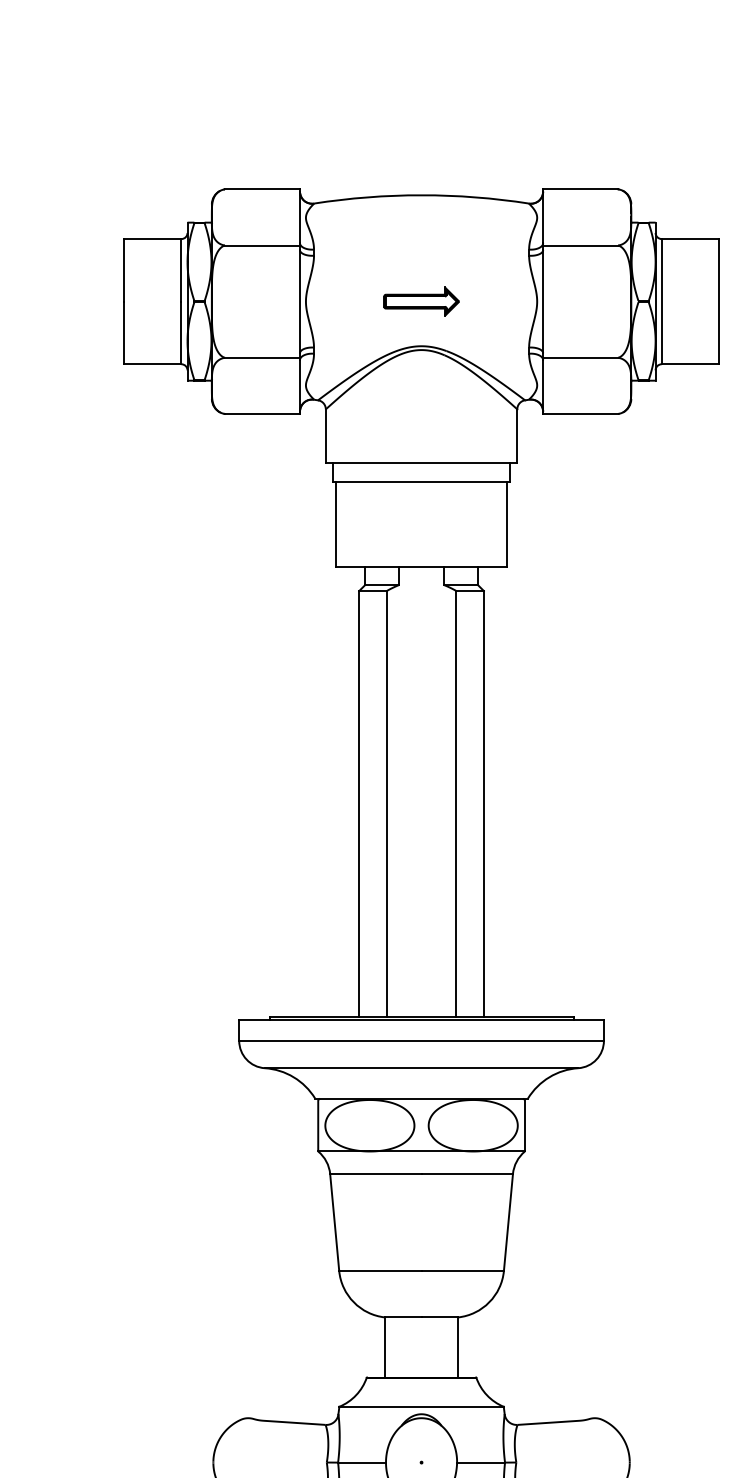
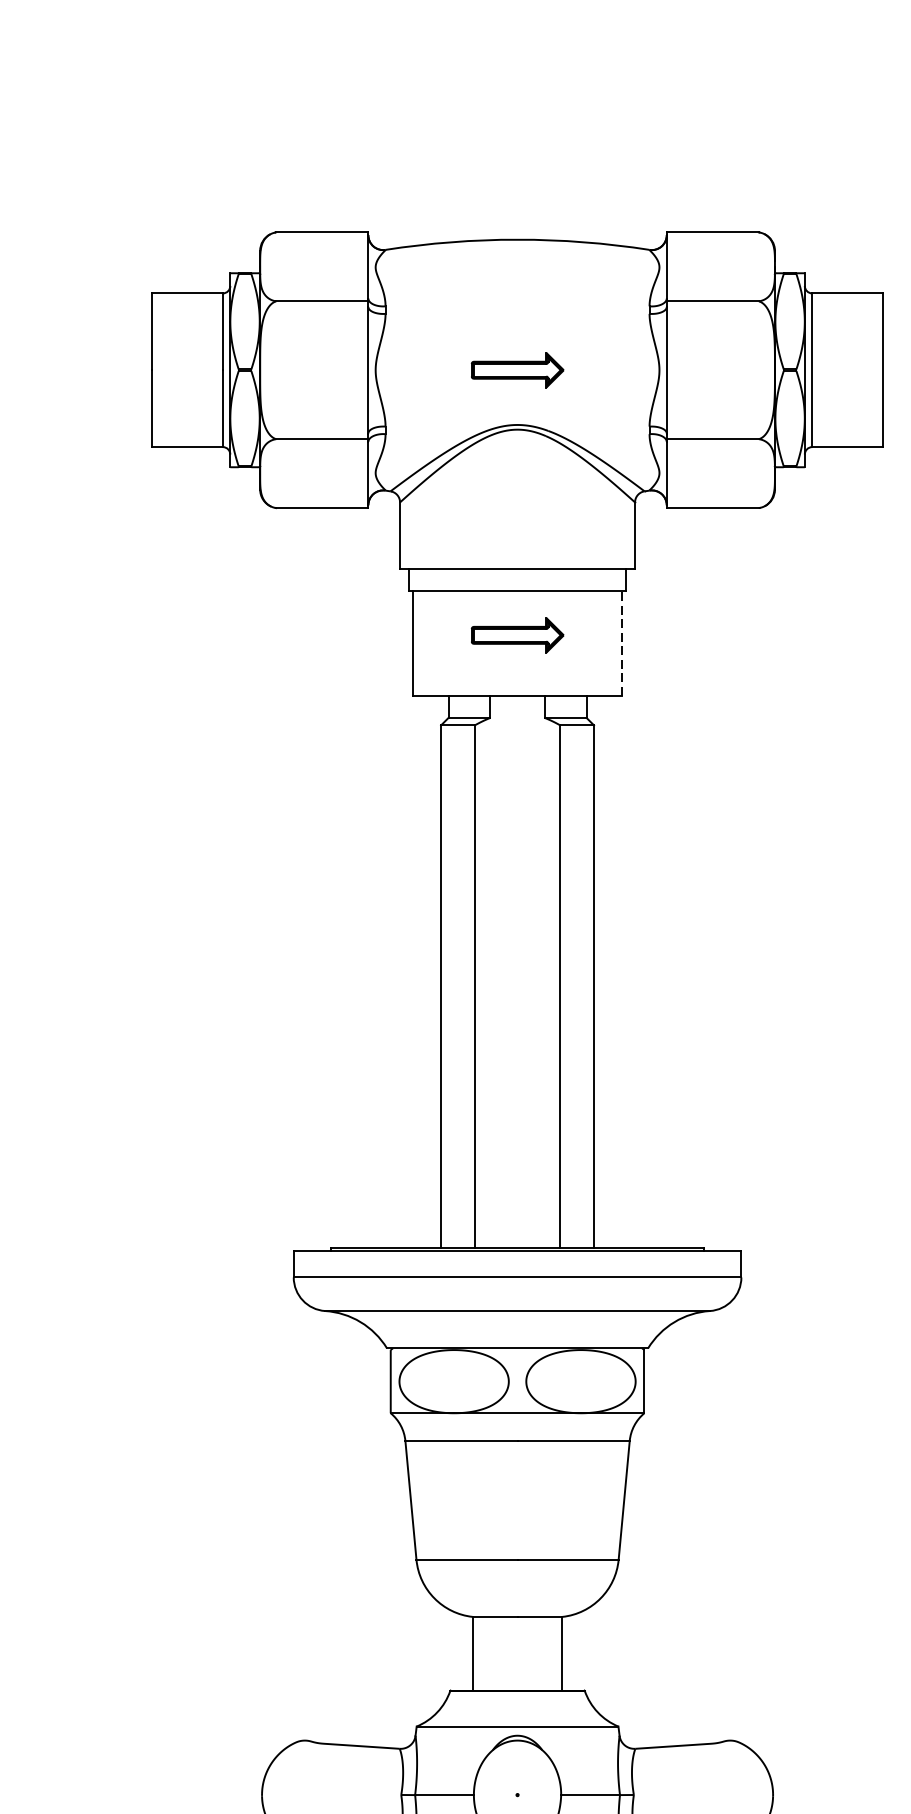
part: (421, 517) -> (517, 635), added
line: (506, 524) -> (621, 643), solid -> dashed

